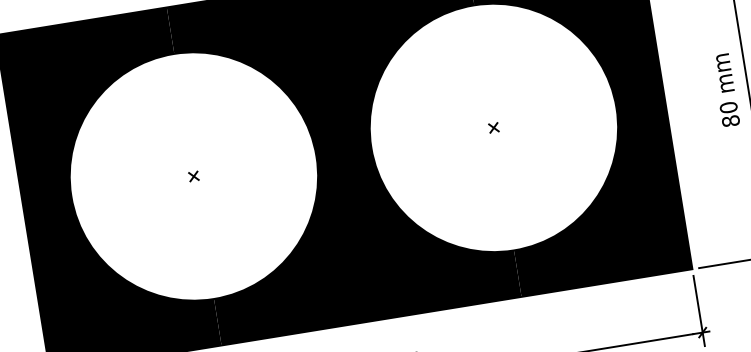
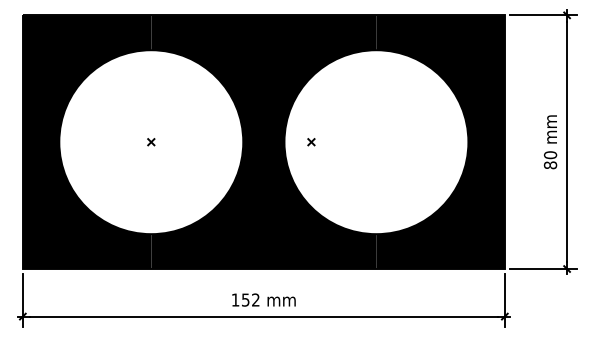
part: (494, 128) -> (311, 142), moved

